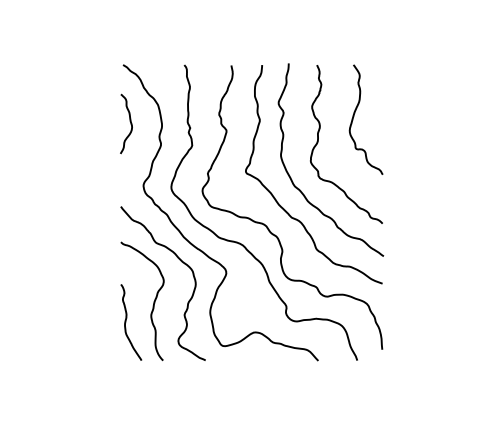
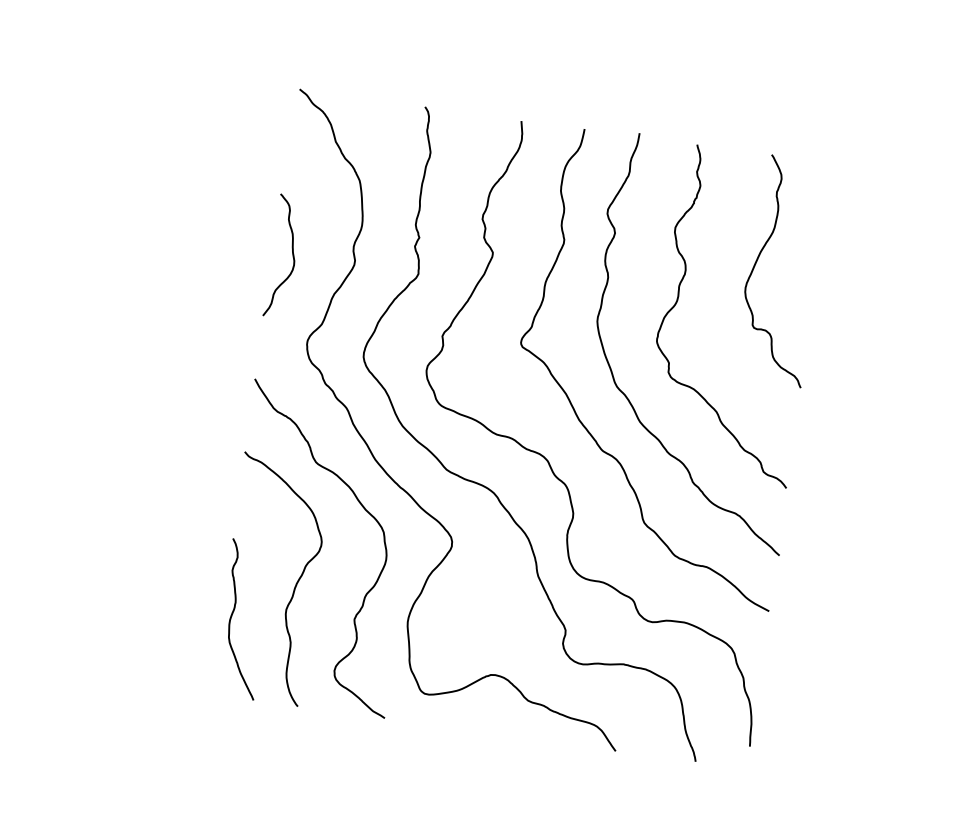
curve: (129, 121) -> (290, 252), moved

